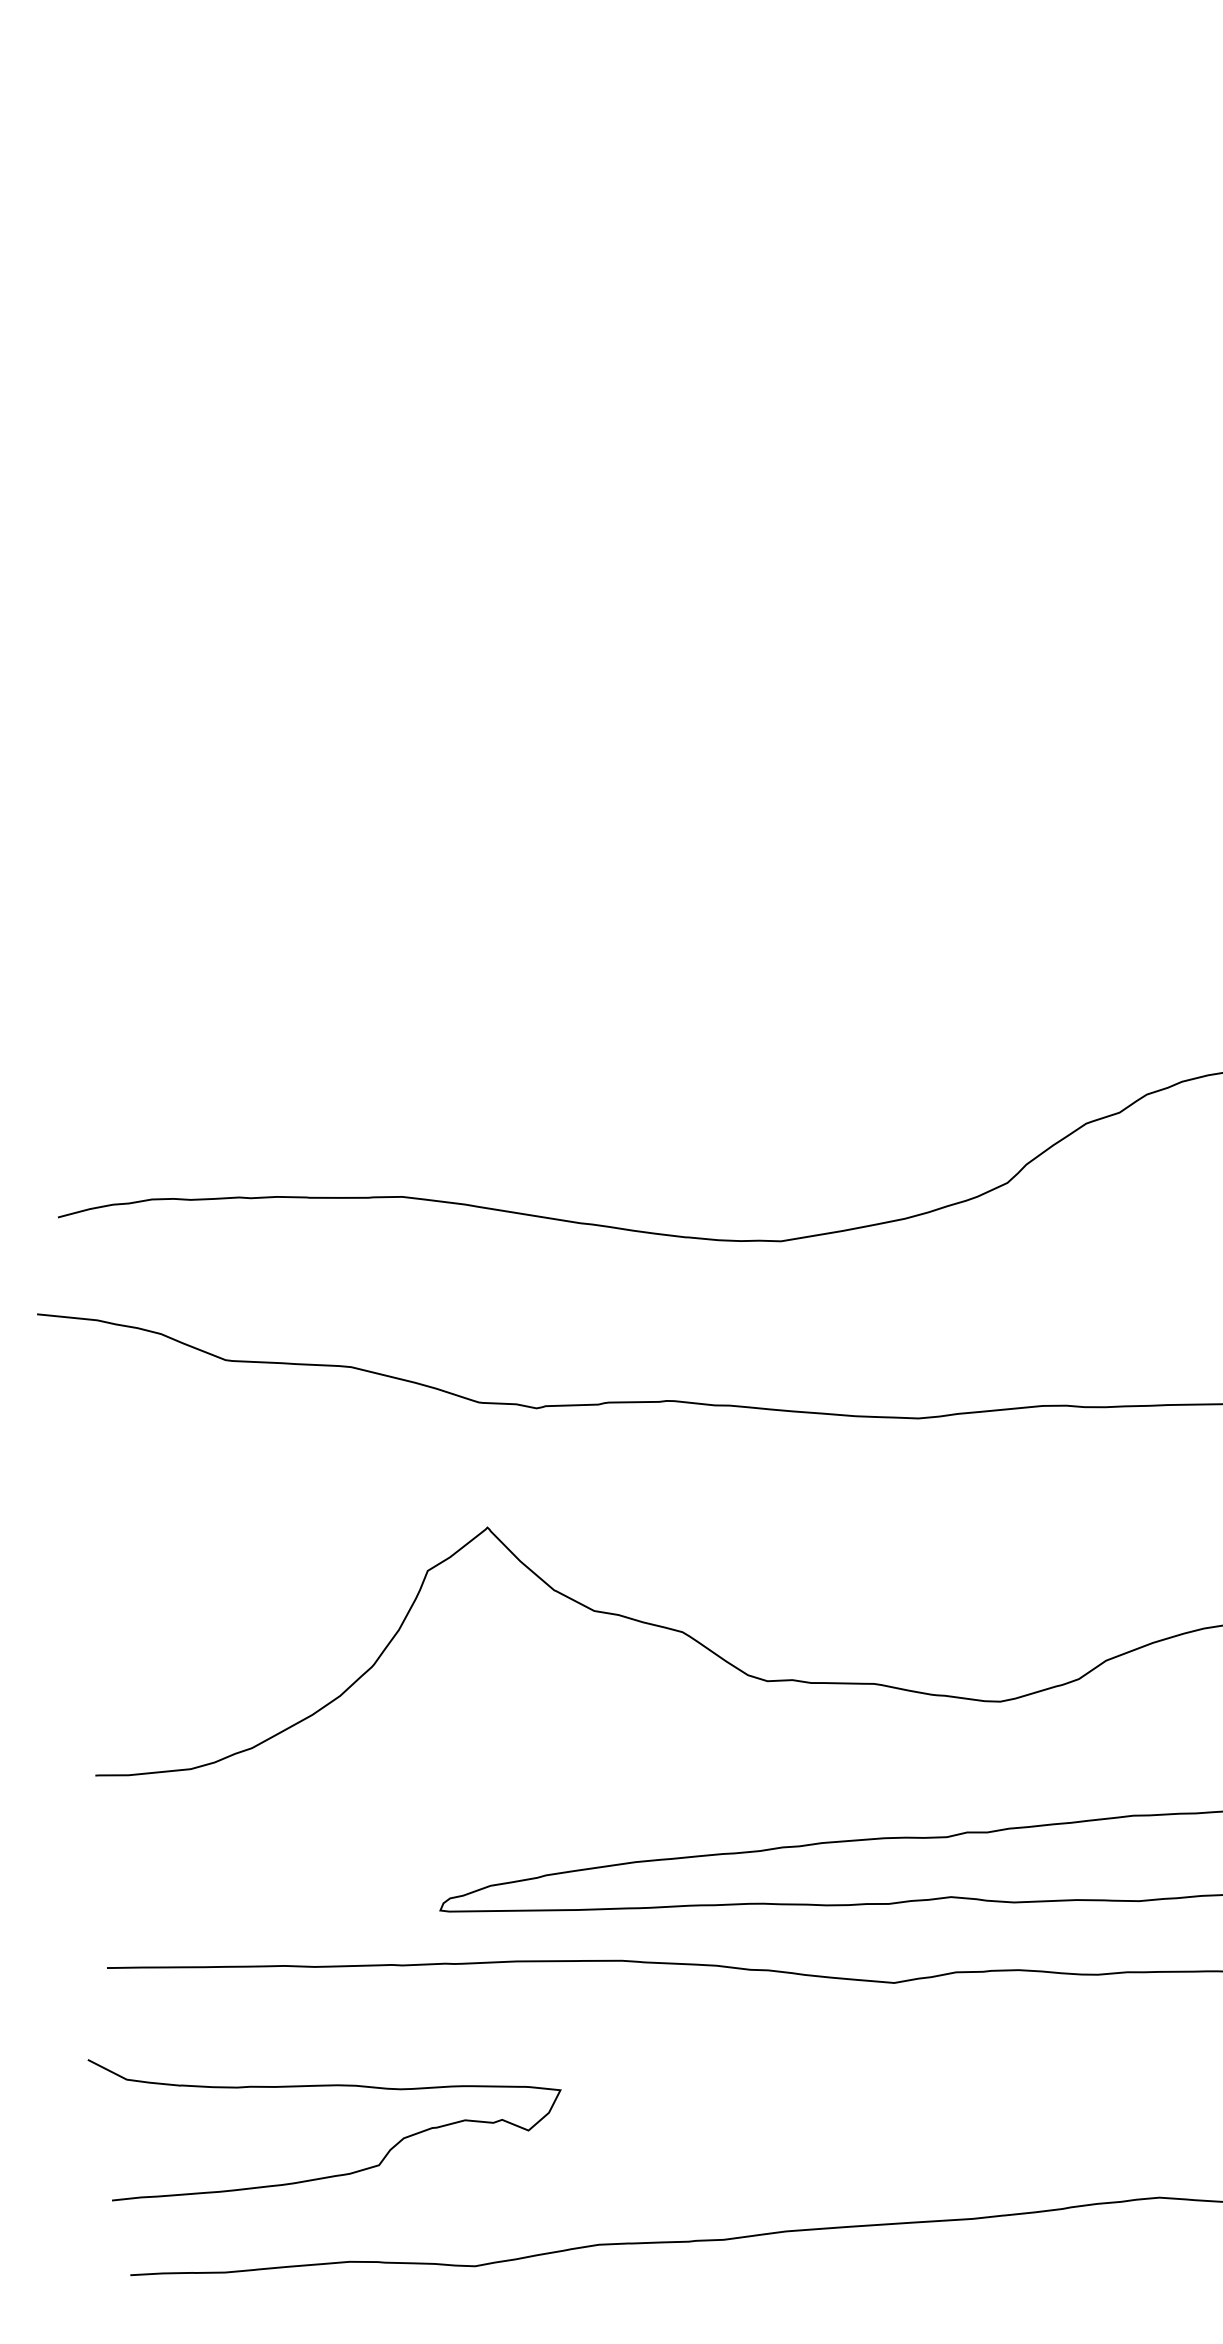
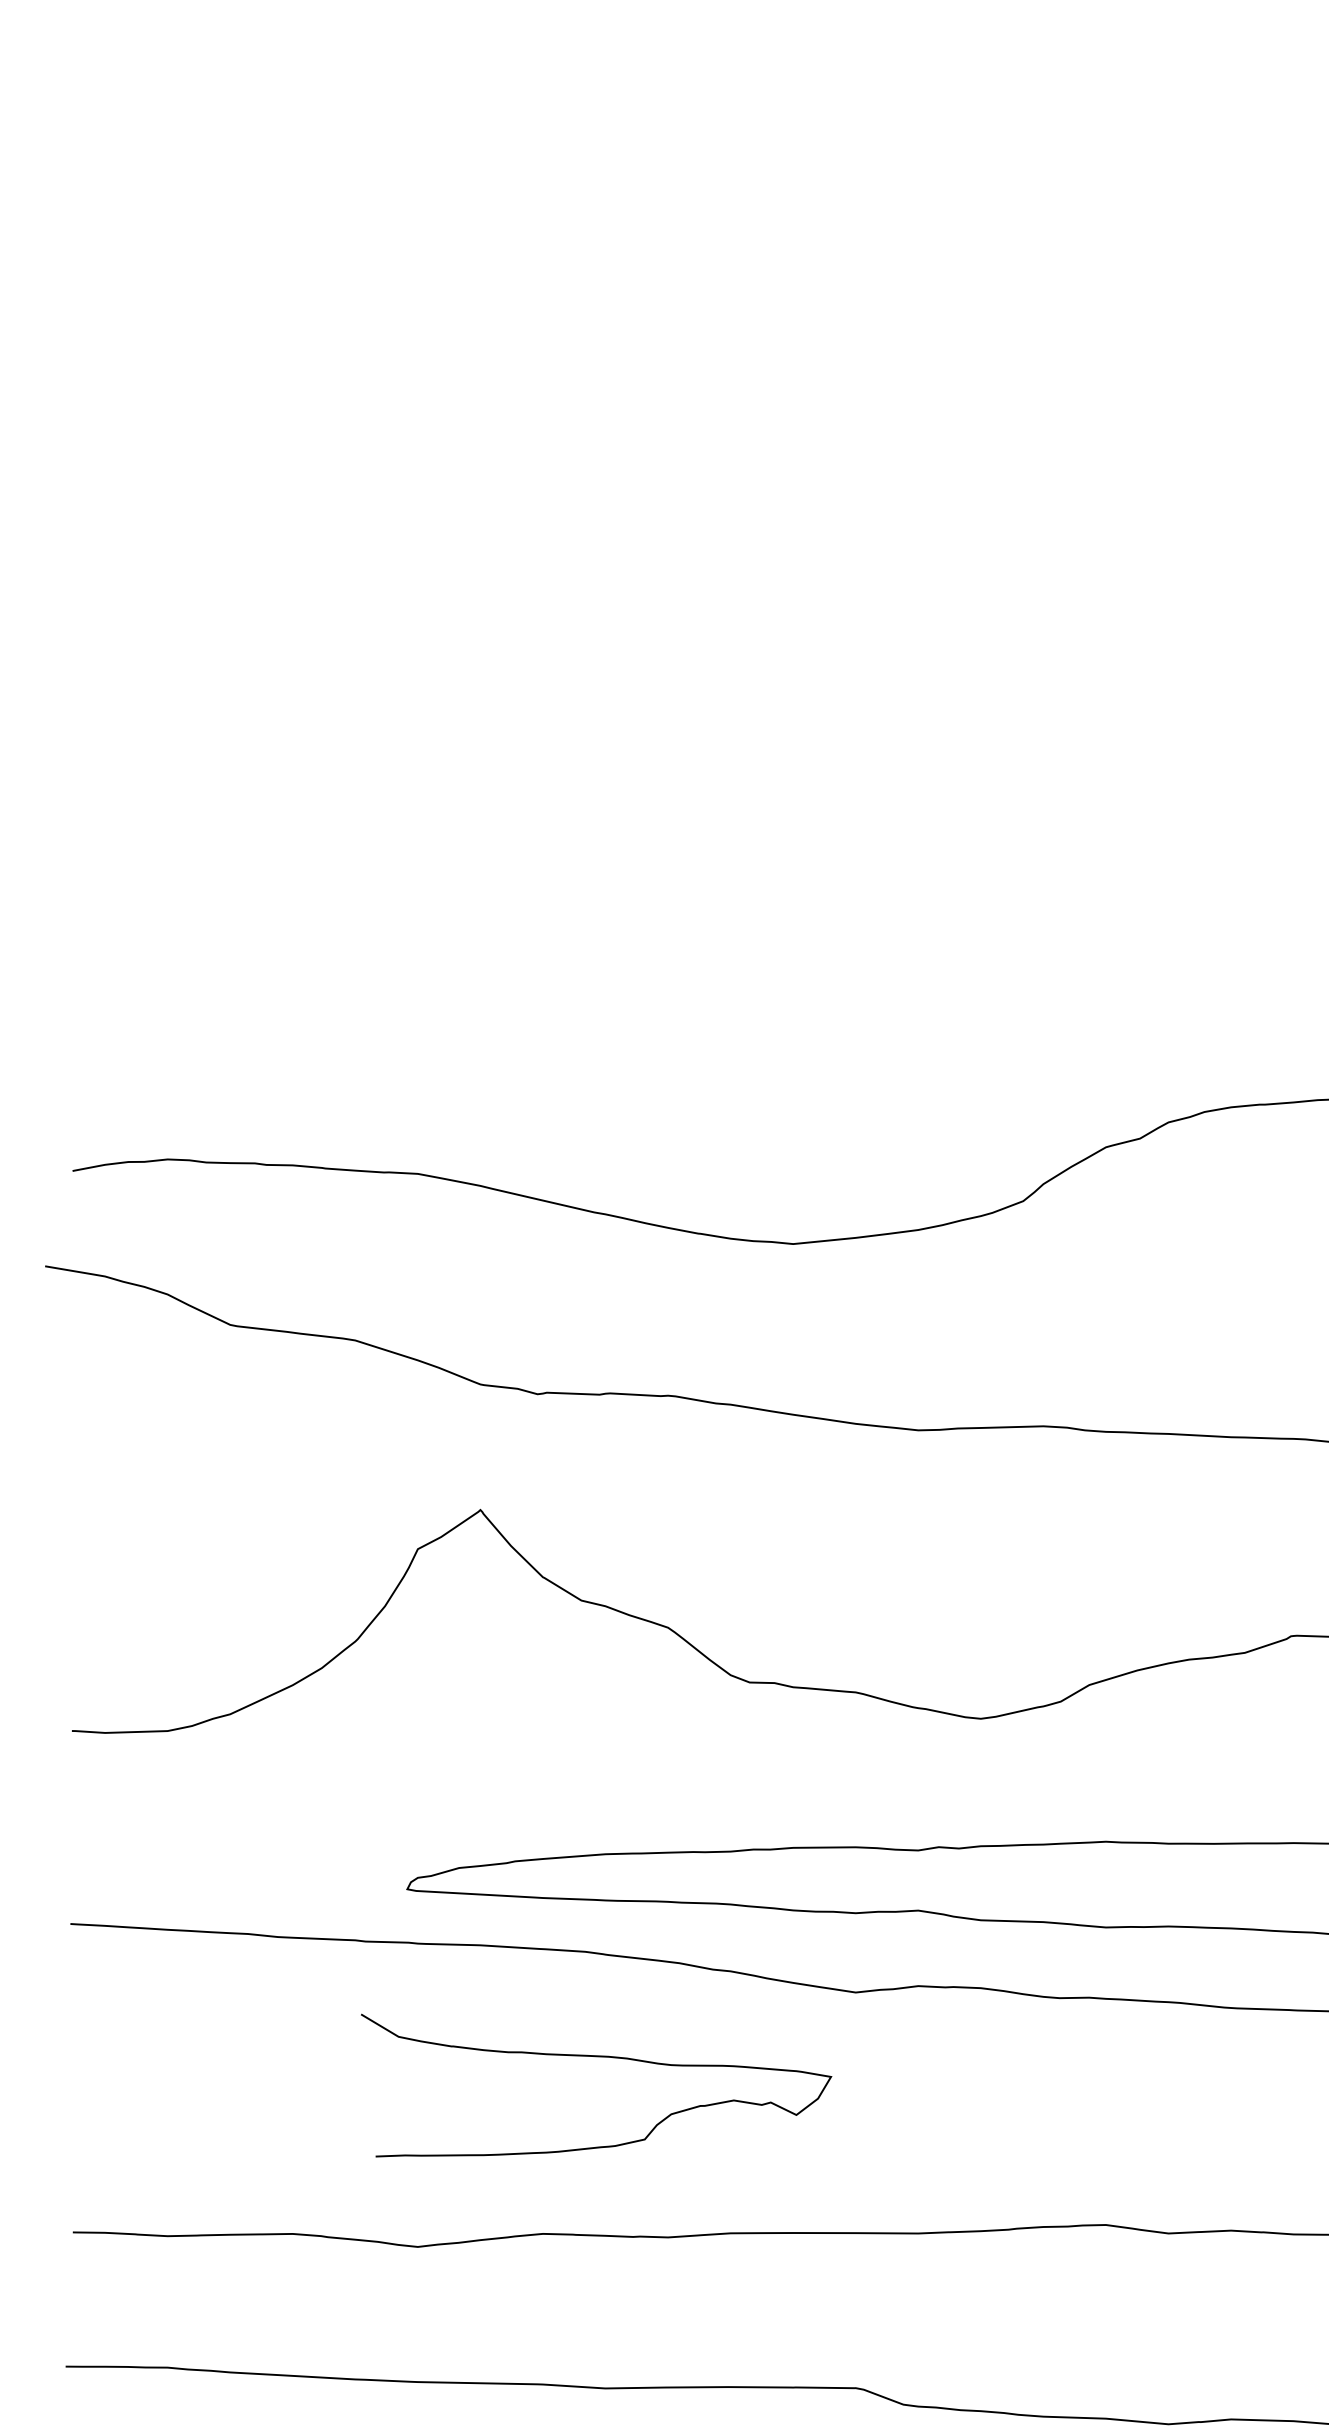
curve: (325, 2086) -> (596, 2057), moved

